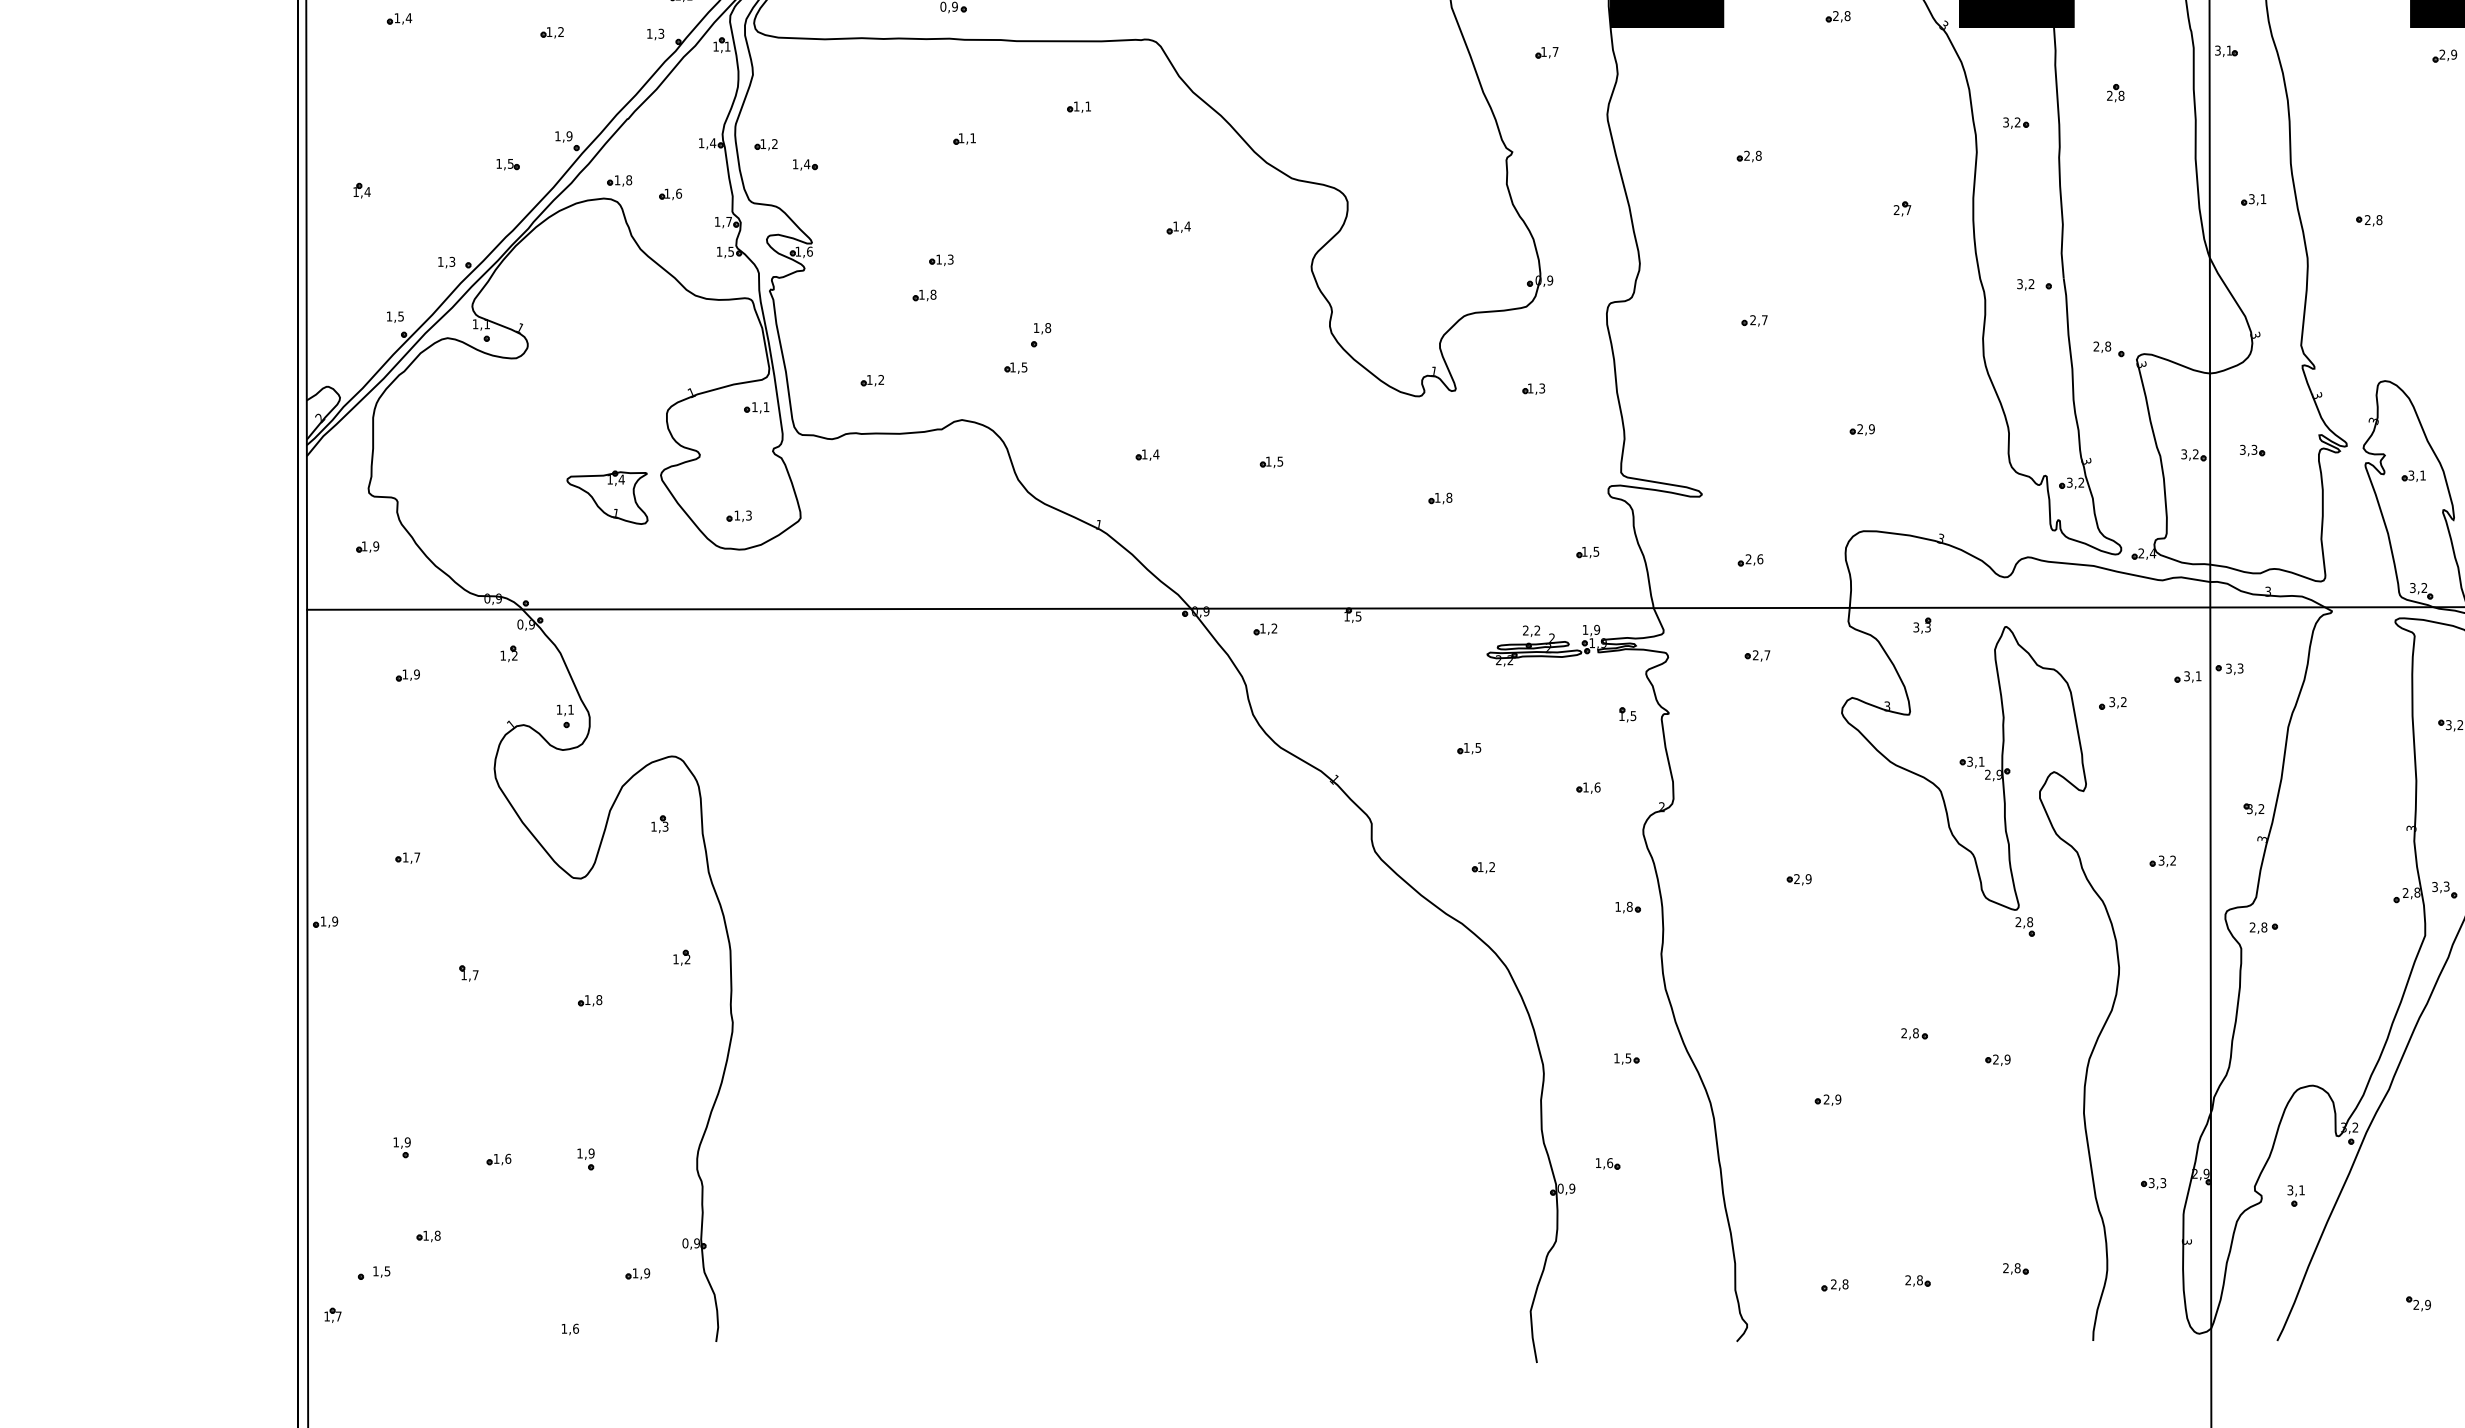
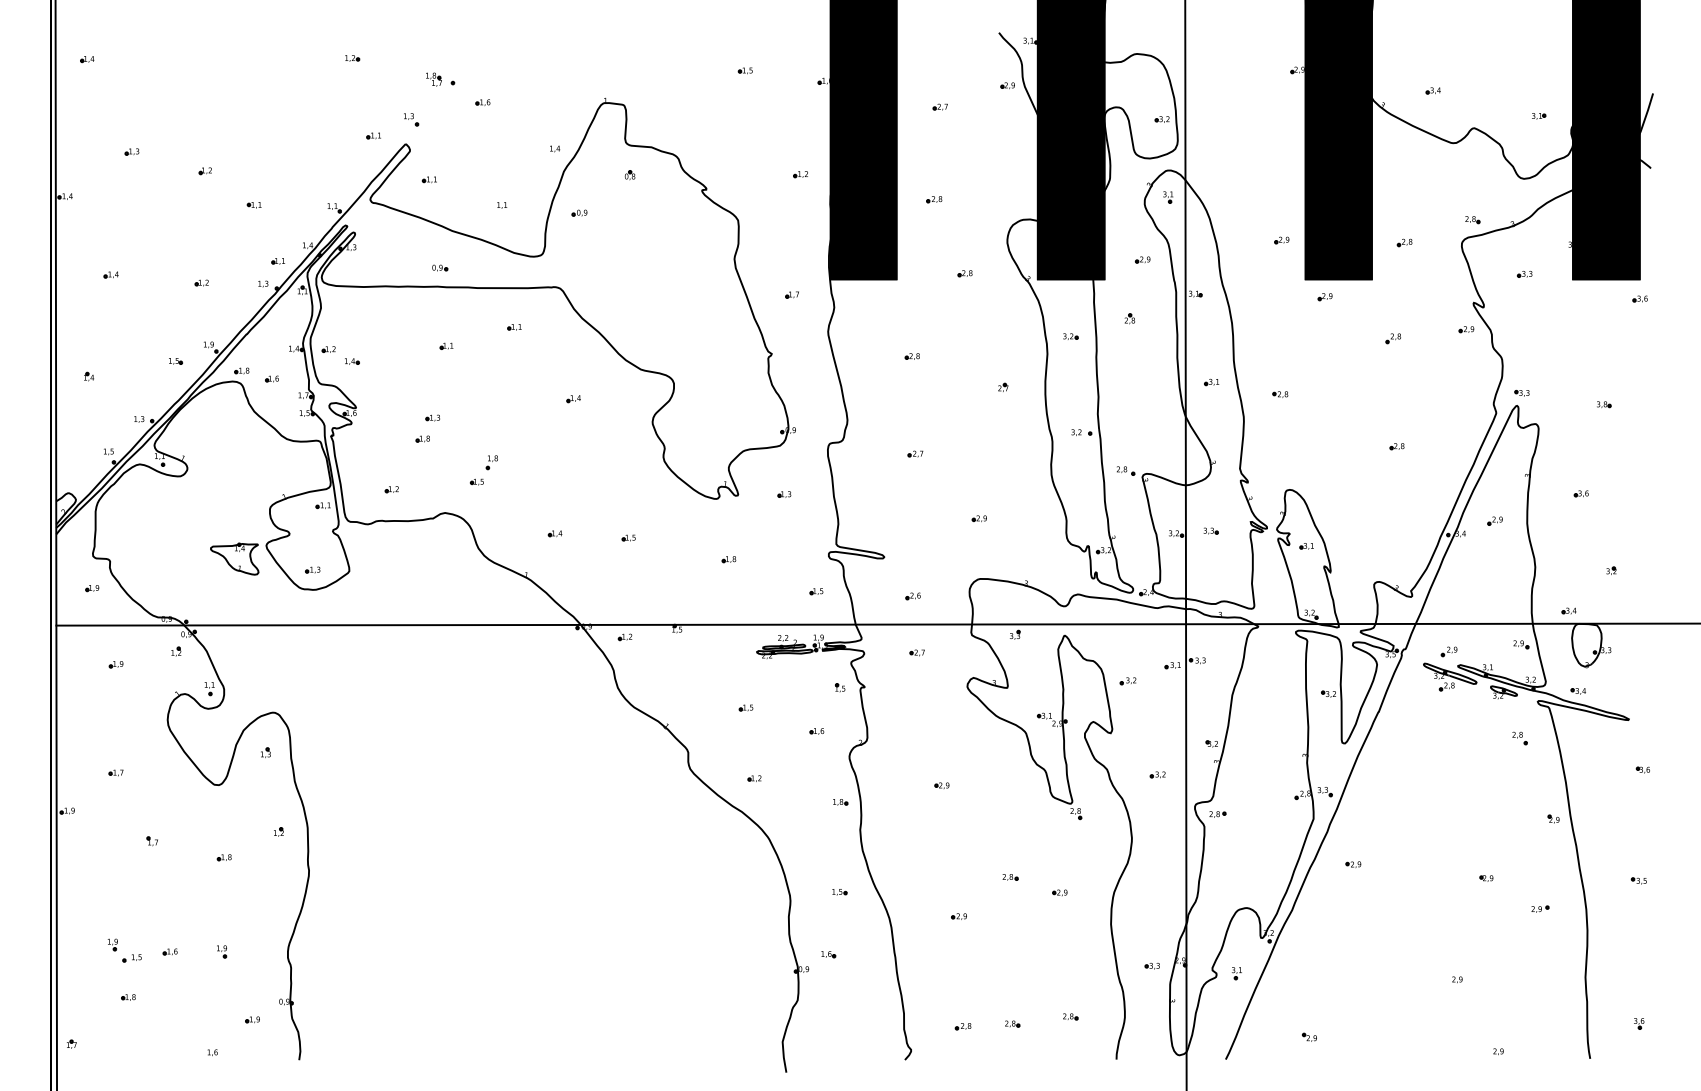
part: (372, 1273) -> (131, 958), moved

